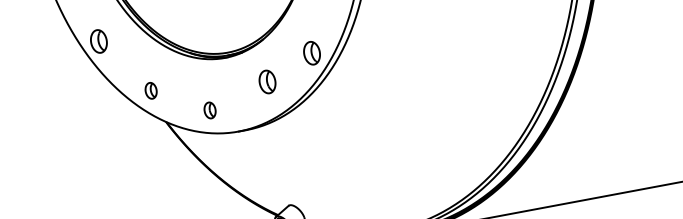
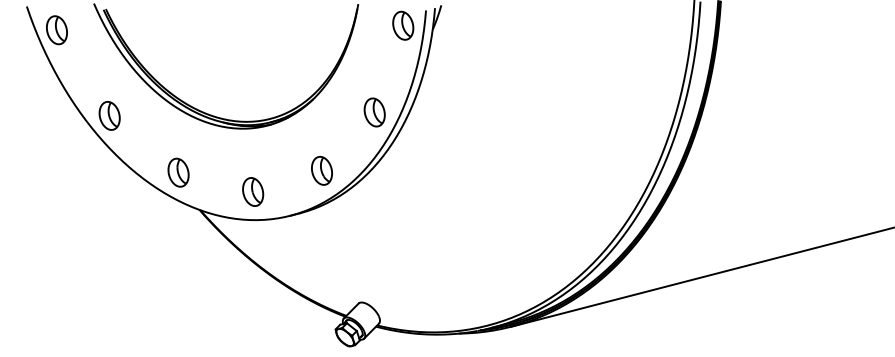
part: (267, 81) -> (321, 170), moved
part: (151, 90) -> (178, 172), size x1.43
part: (210, 110) -> (253, 191), size x1.43

